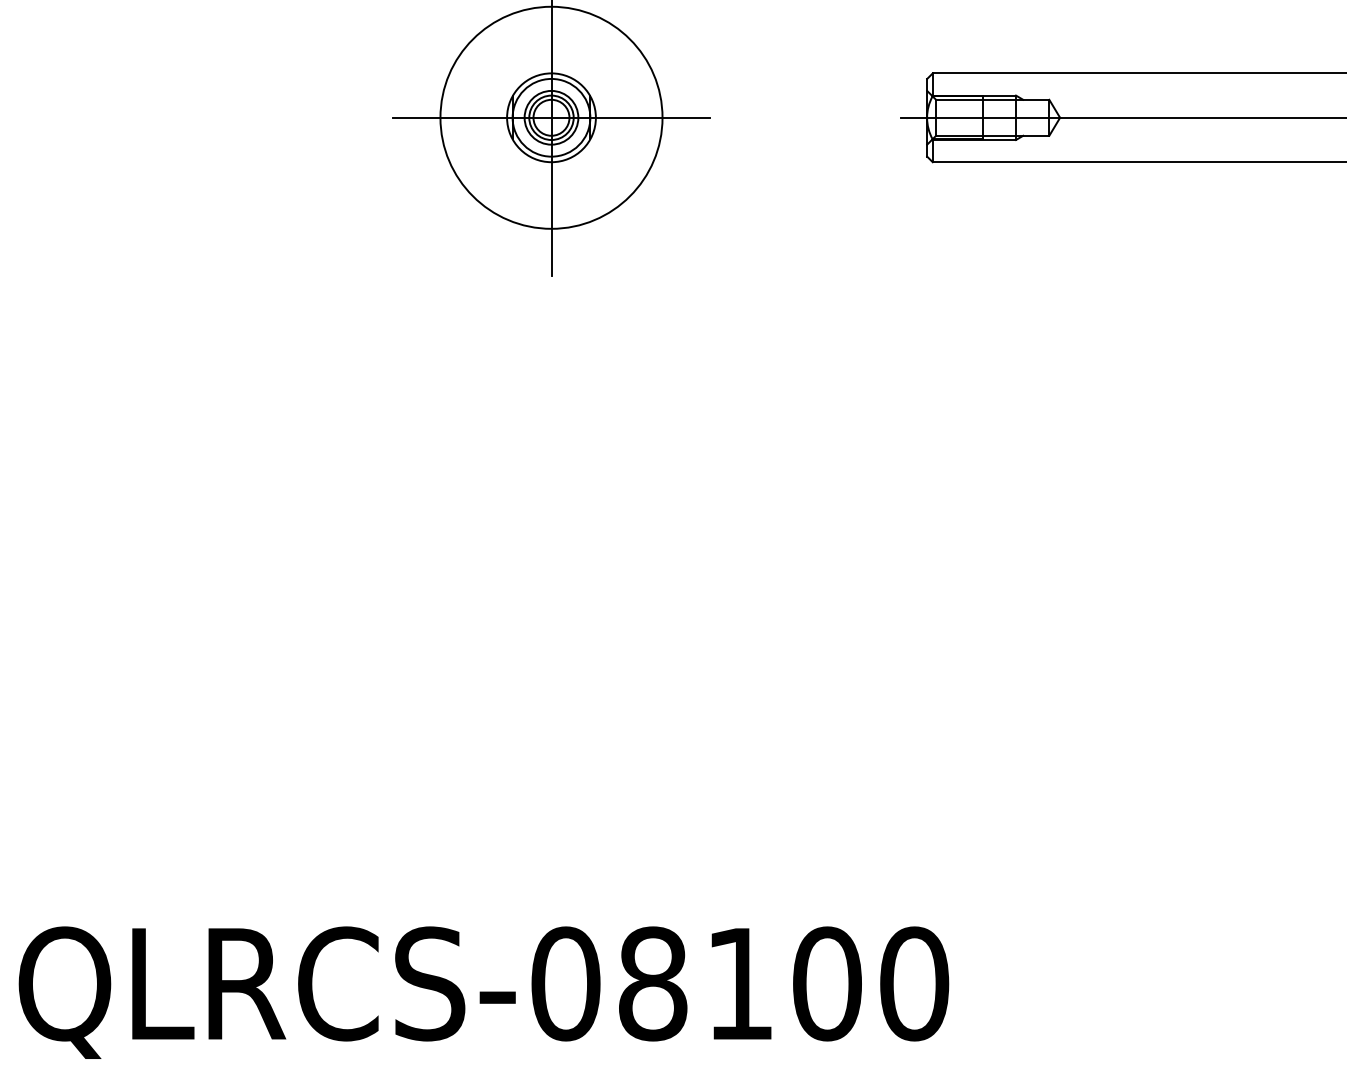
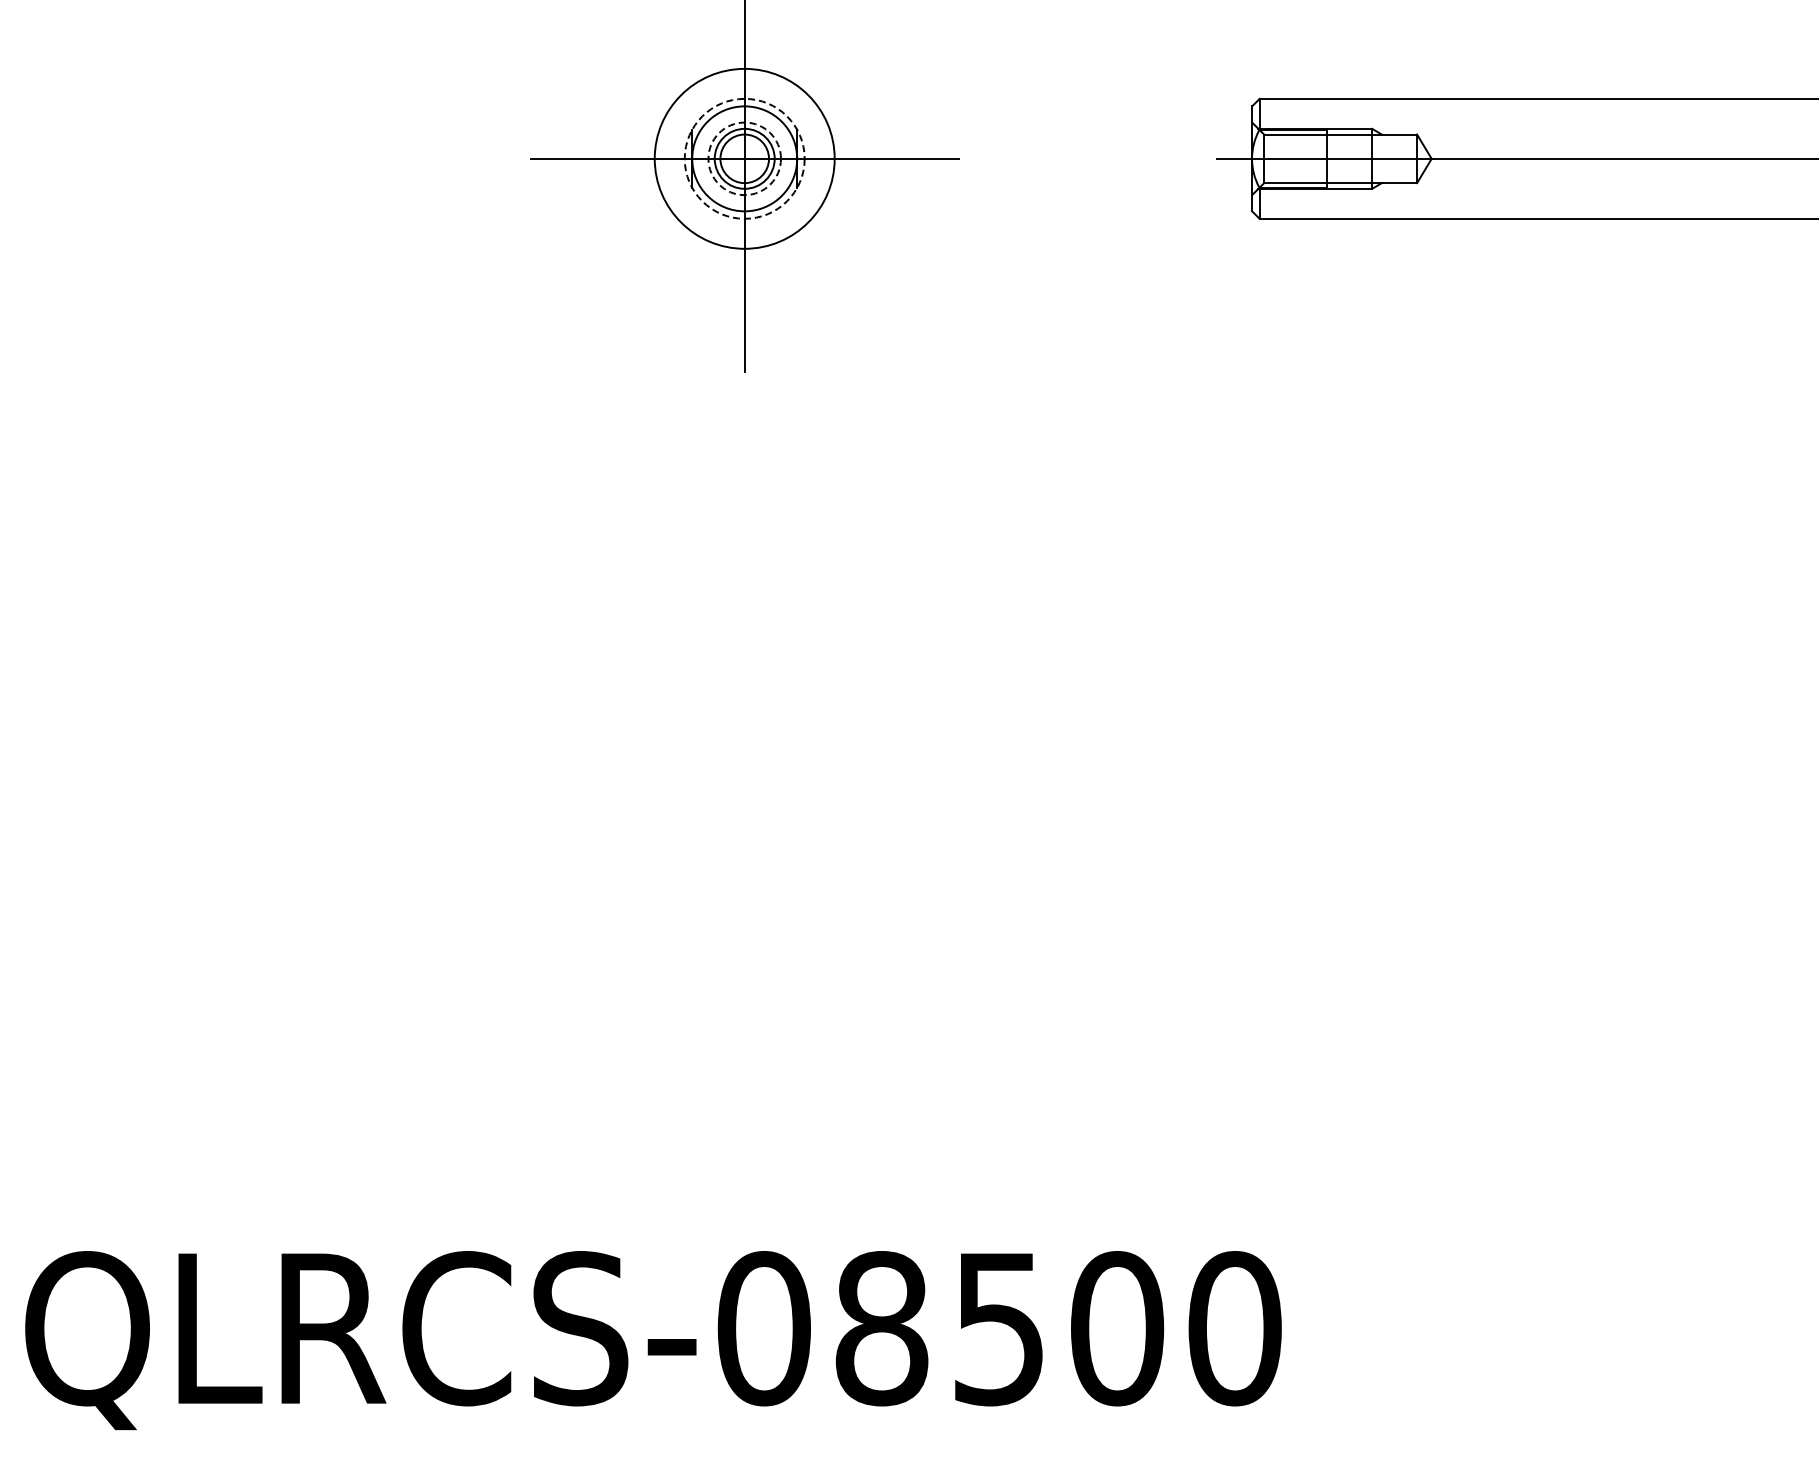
circle: (551, 117) -> (744, 158), size x0.6
circle: (551, 117) -> (744, 158), solid -> dashed
circle: (551, 117) -> (744, 158), solid -> dashed
text: (739, 984) -> (998, 1329), QLRCS-08100 -> QLRCS-08500

